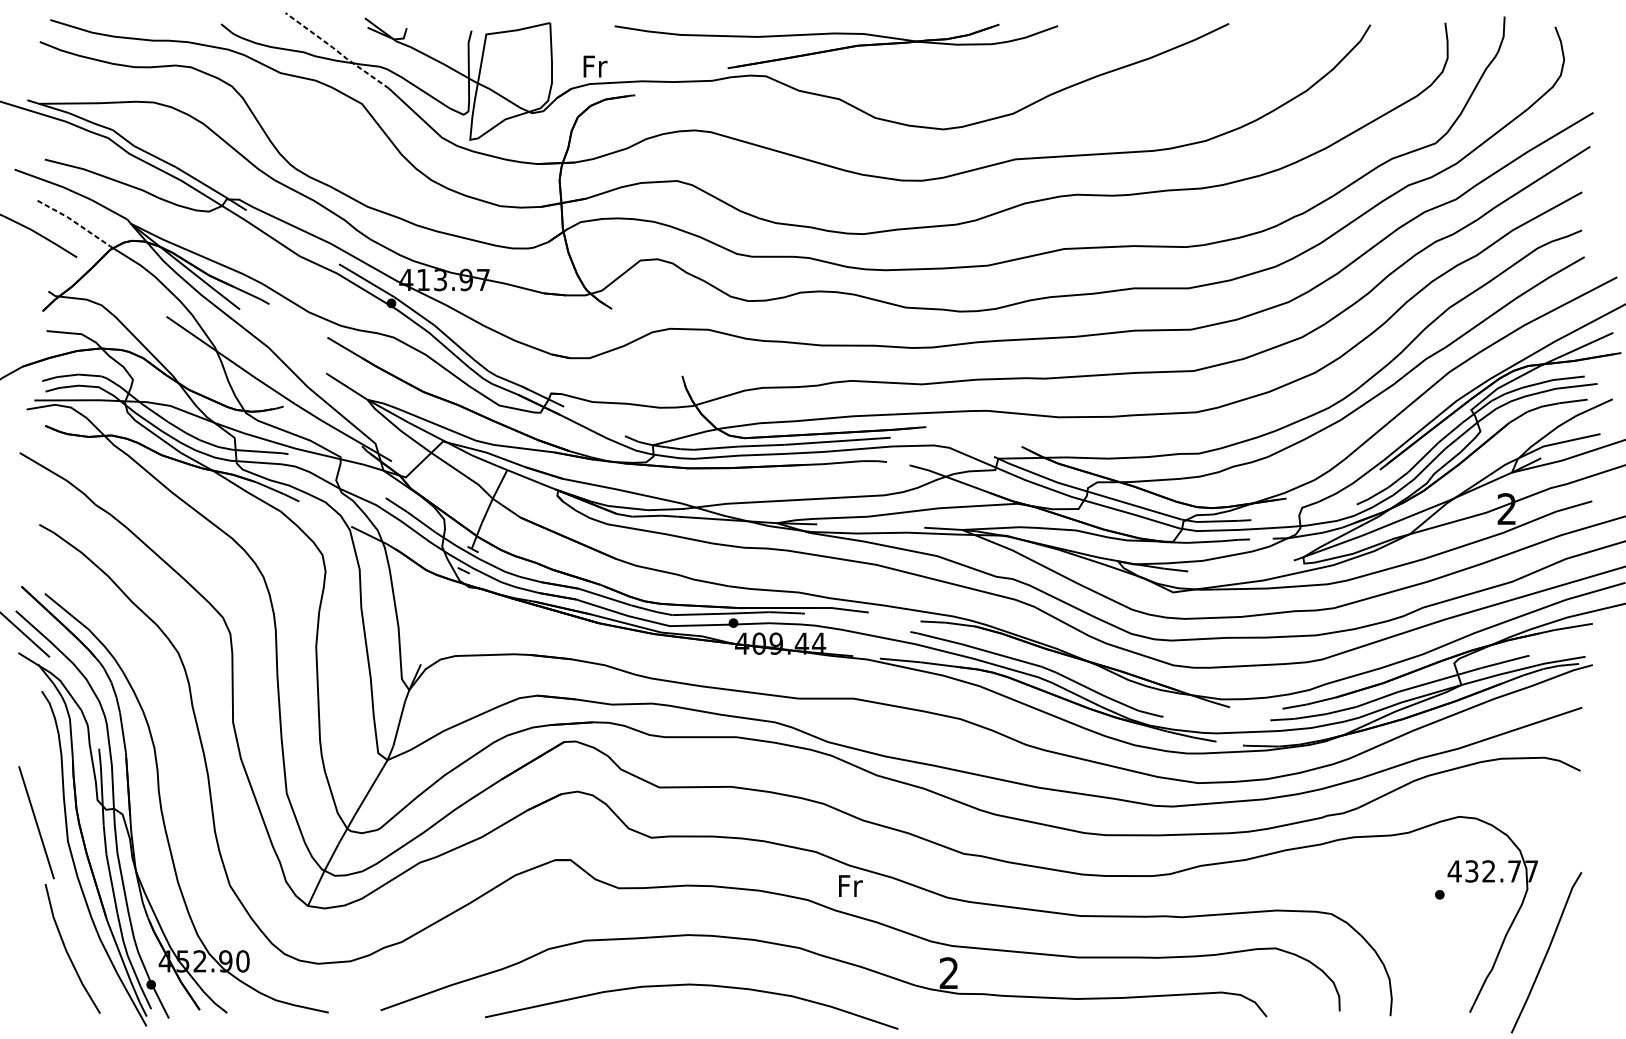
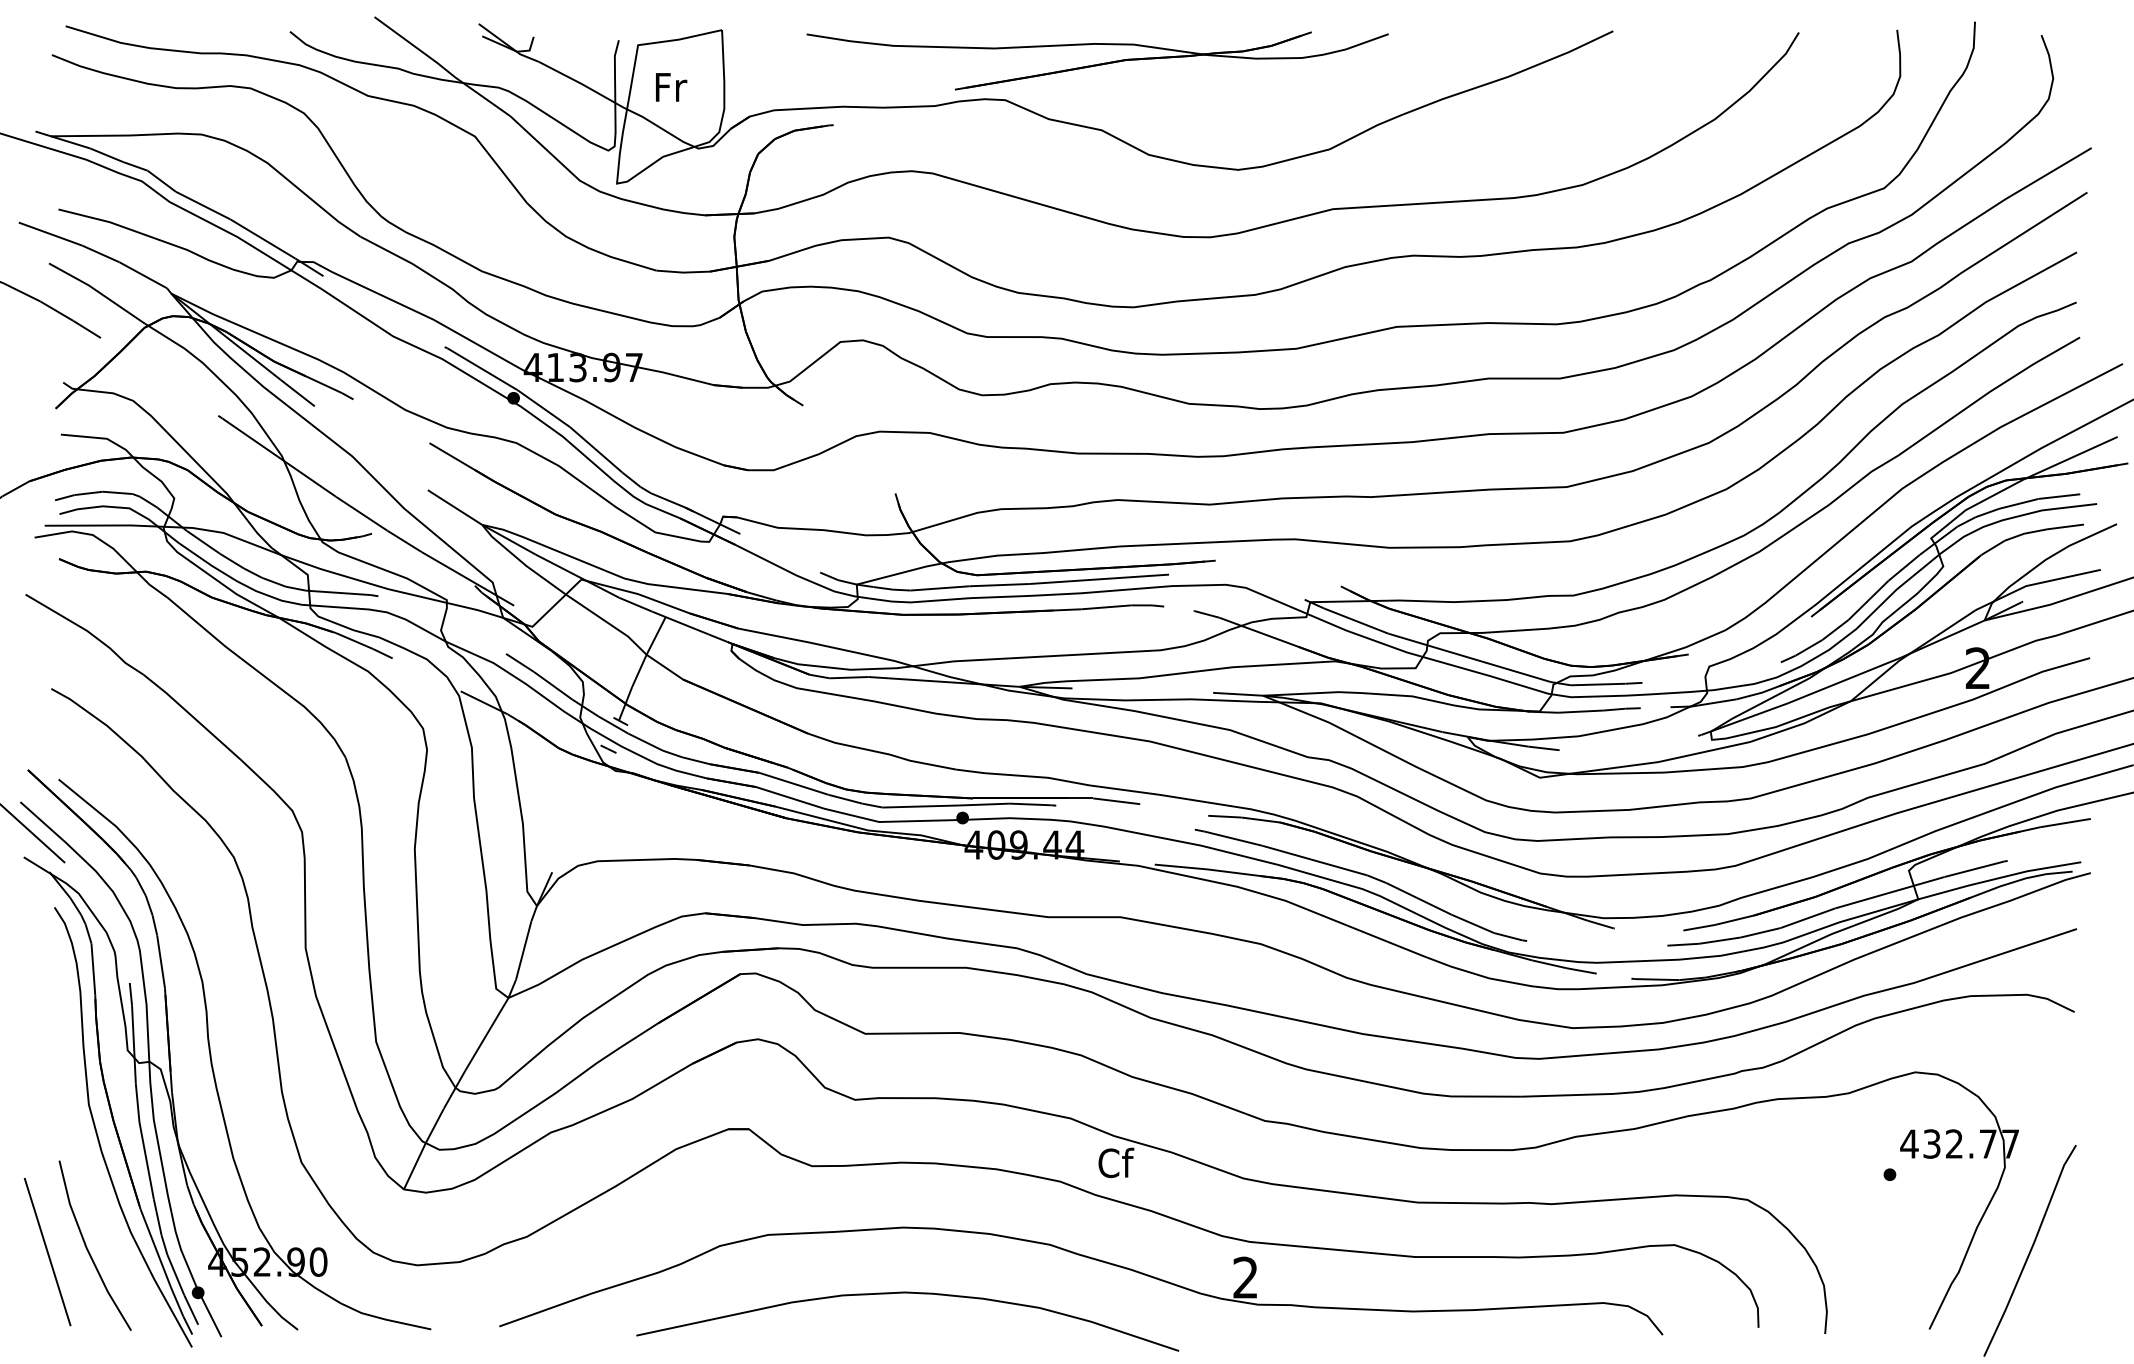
line: (337, 51) -> (442, 67), dashed -> solid
text: (595, 66) -> (671, 87), moved
line: (74, 222) -> (97, 291), dashed -> solid
line: (36, 822) -> (47, 1251), moved
text: (850, 885) -> (1116, 1162), Fr -> Cf

